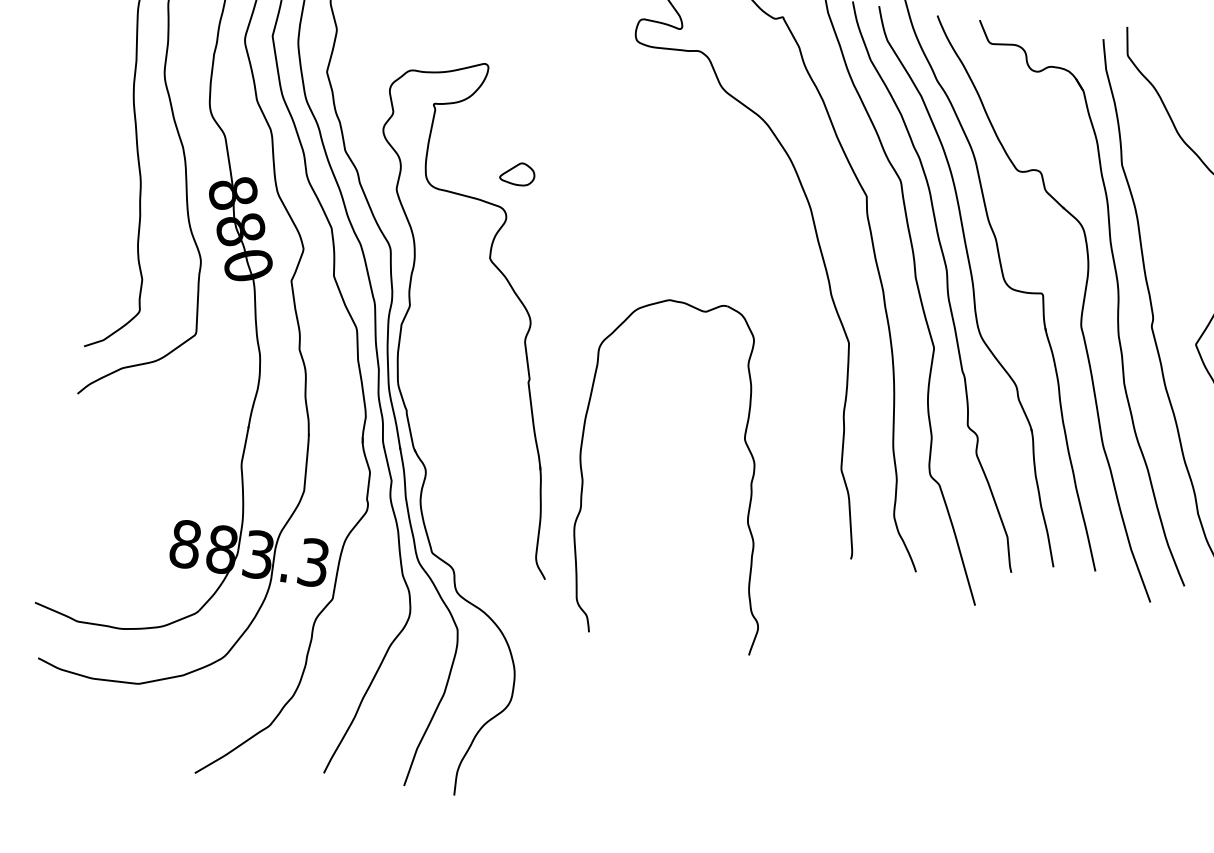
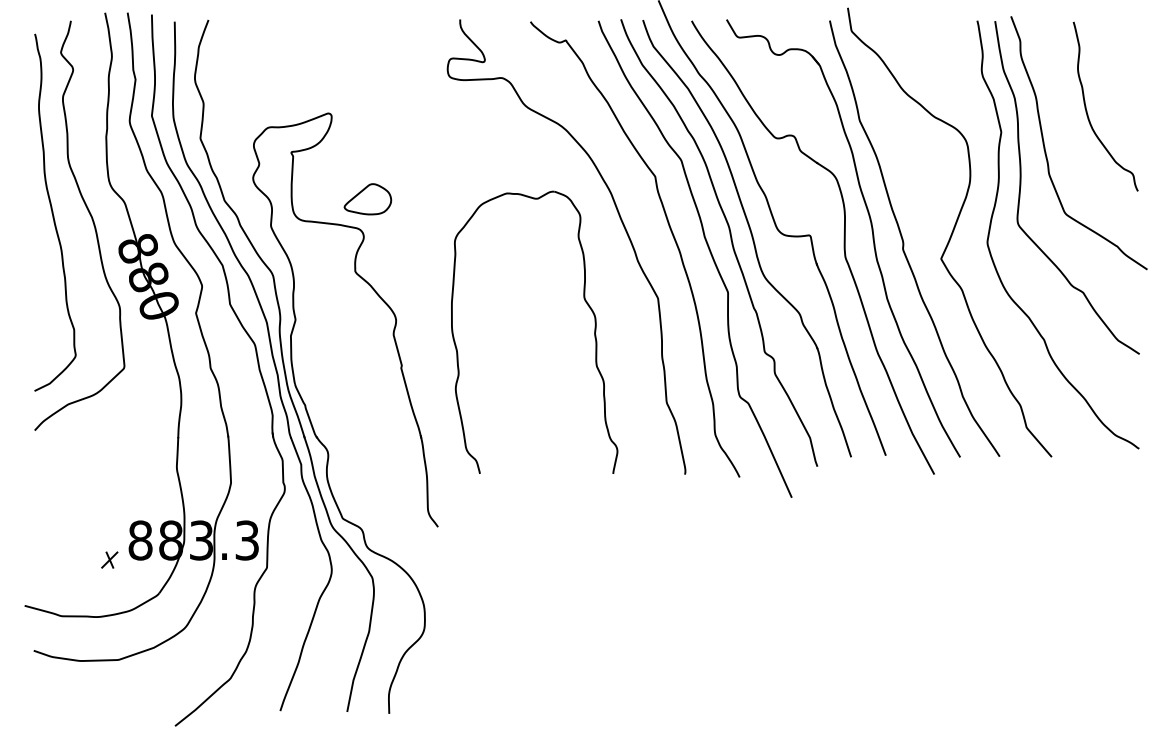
part: (517, 173) -> (367, 199), size x1.67
part: (745, 444) -> (585, 302), moved
part: (144, 561) -> (109, 559), added

